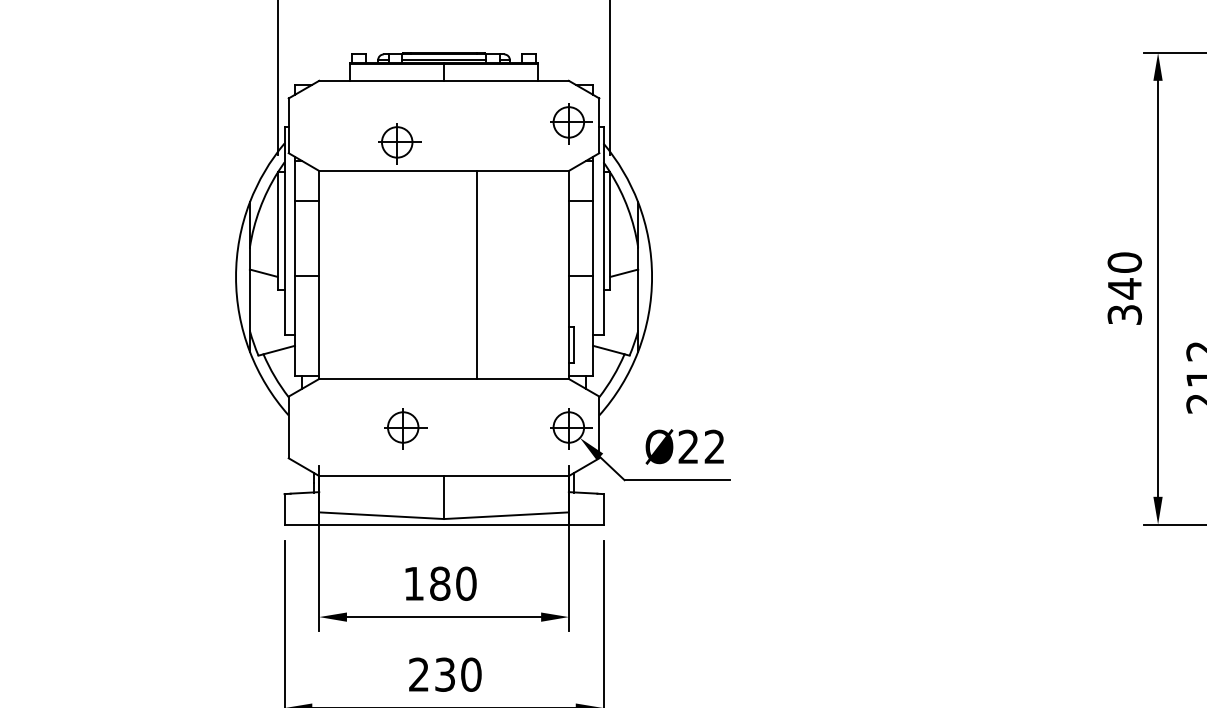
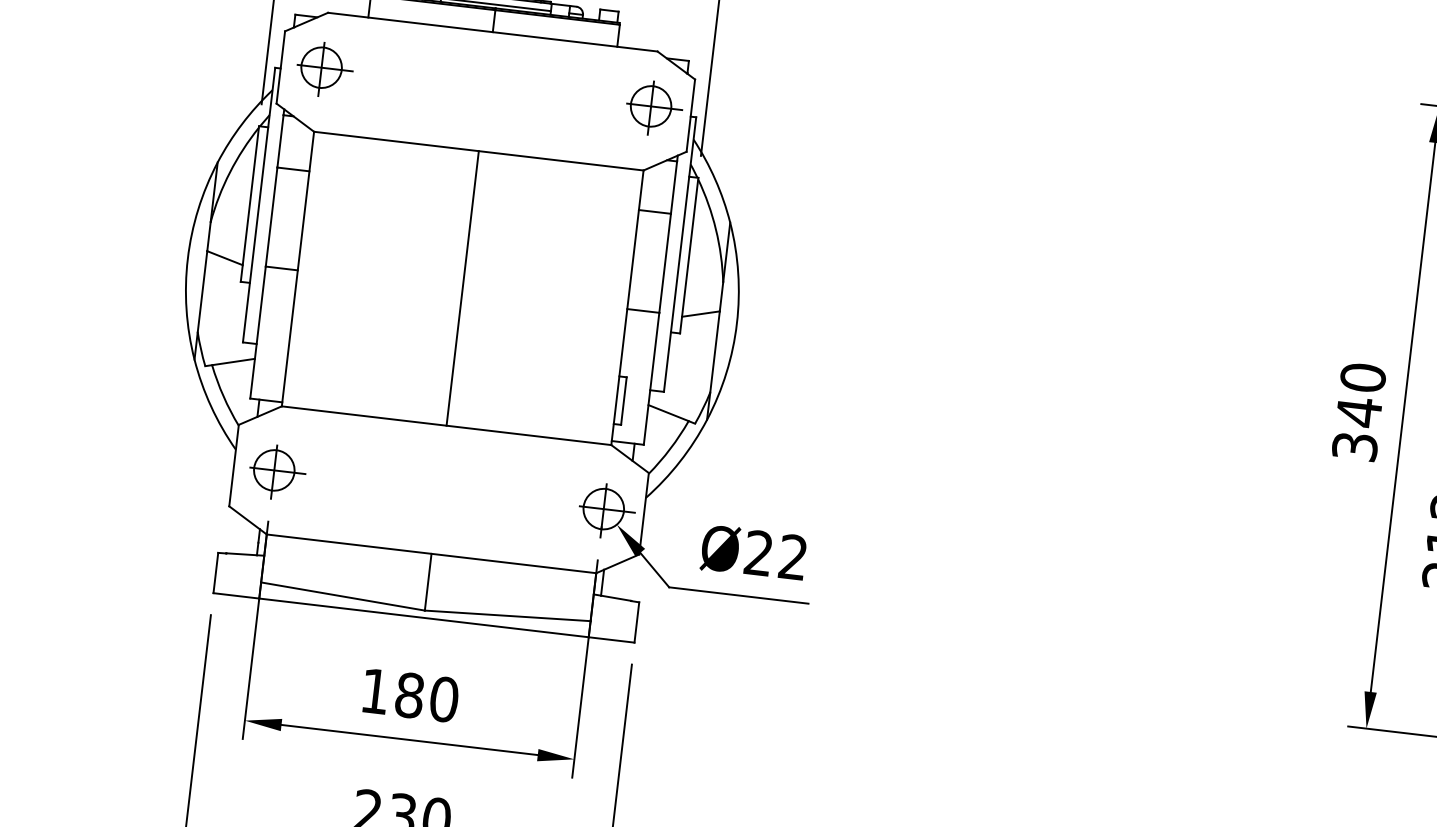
part: (399, 143) -> (324, 69), moved
line: (477, 274) -> (463, 287), moved
part: (405, 428) -> (277, 472), moved

